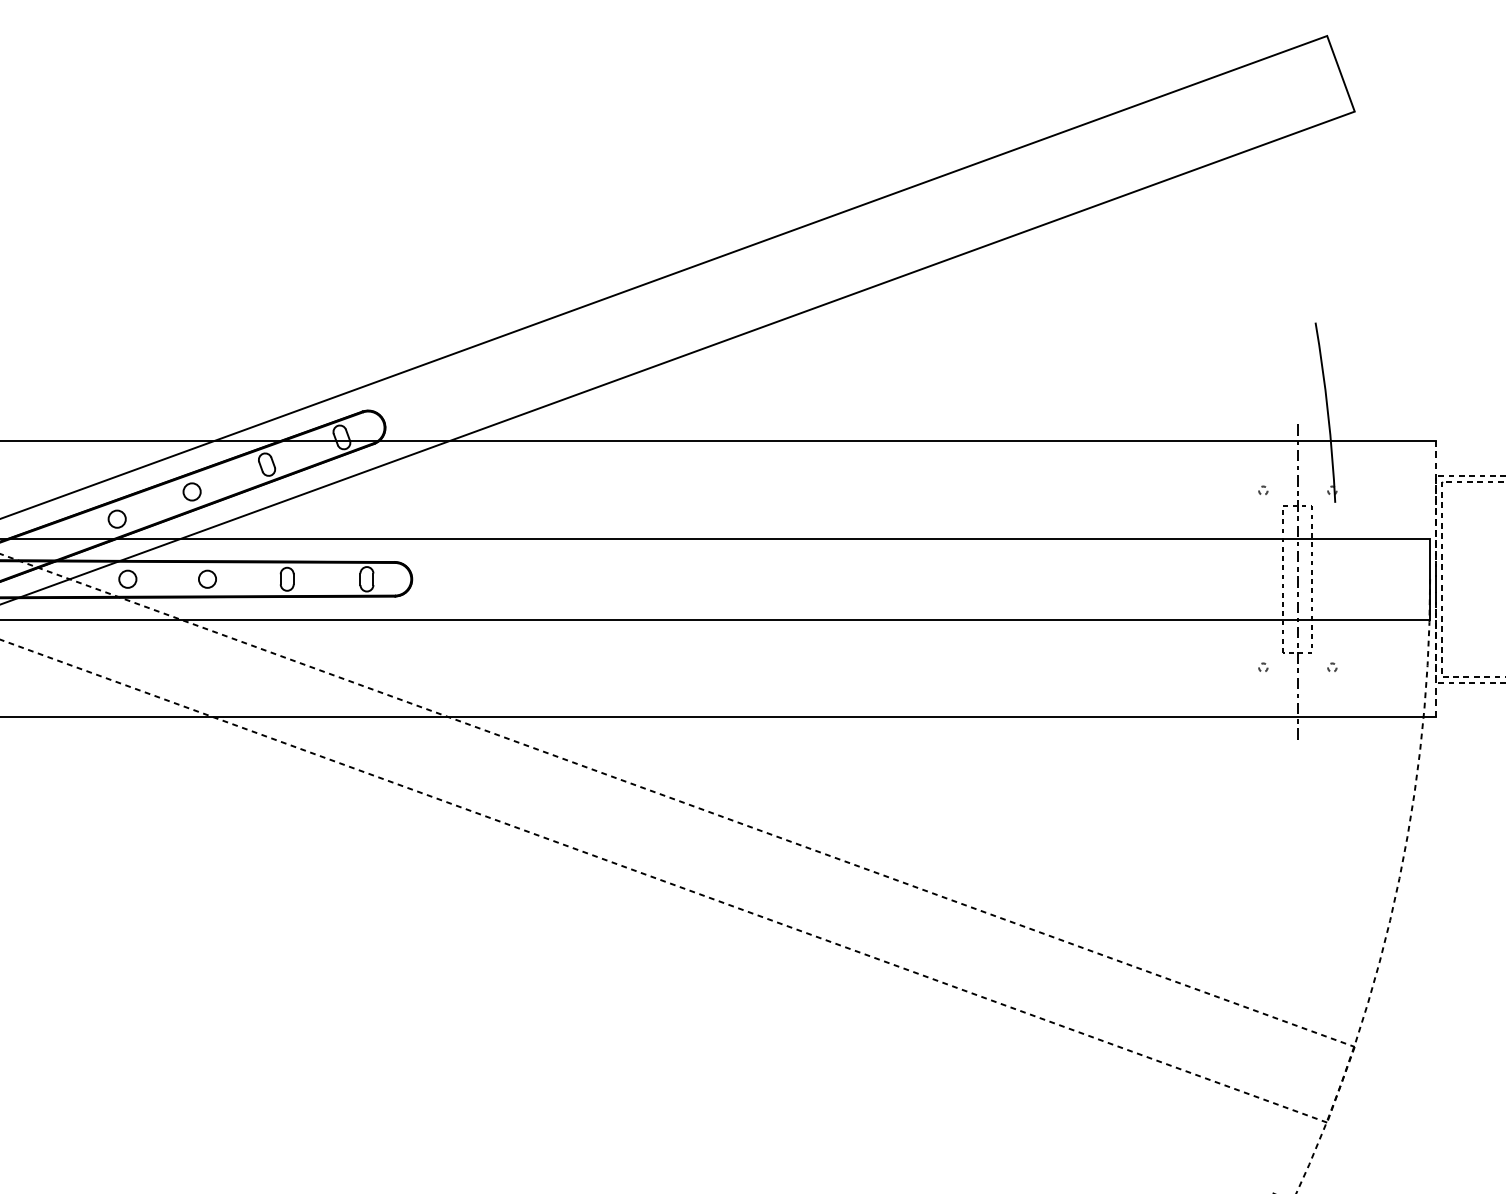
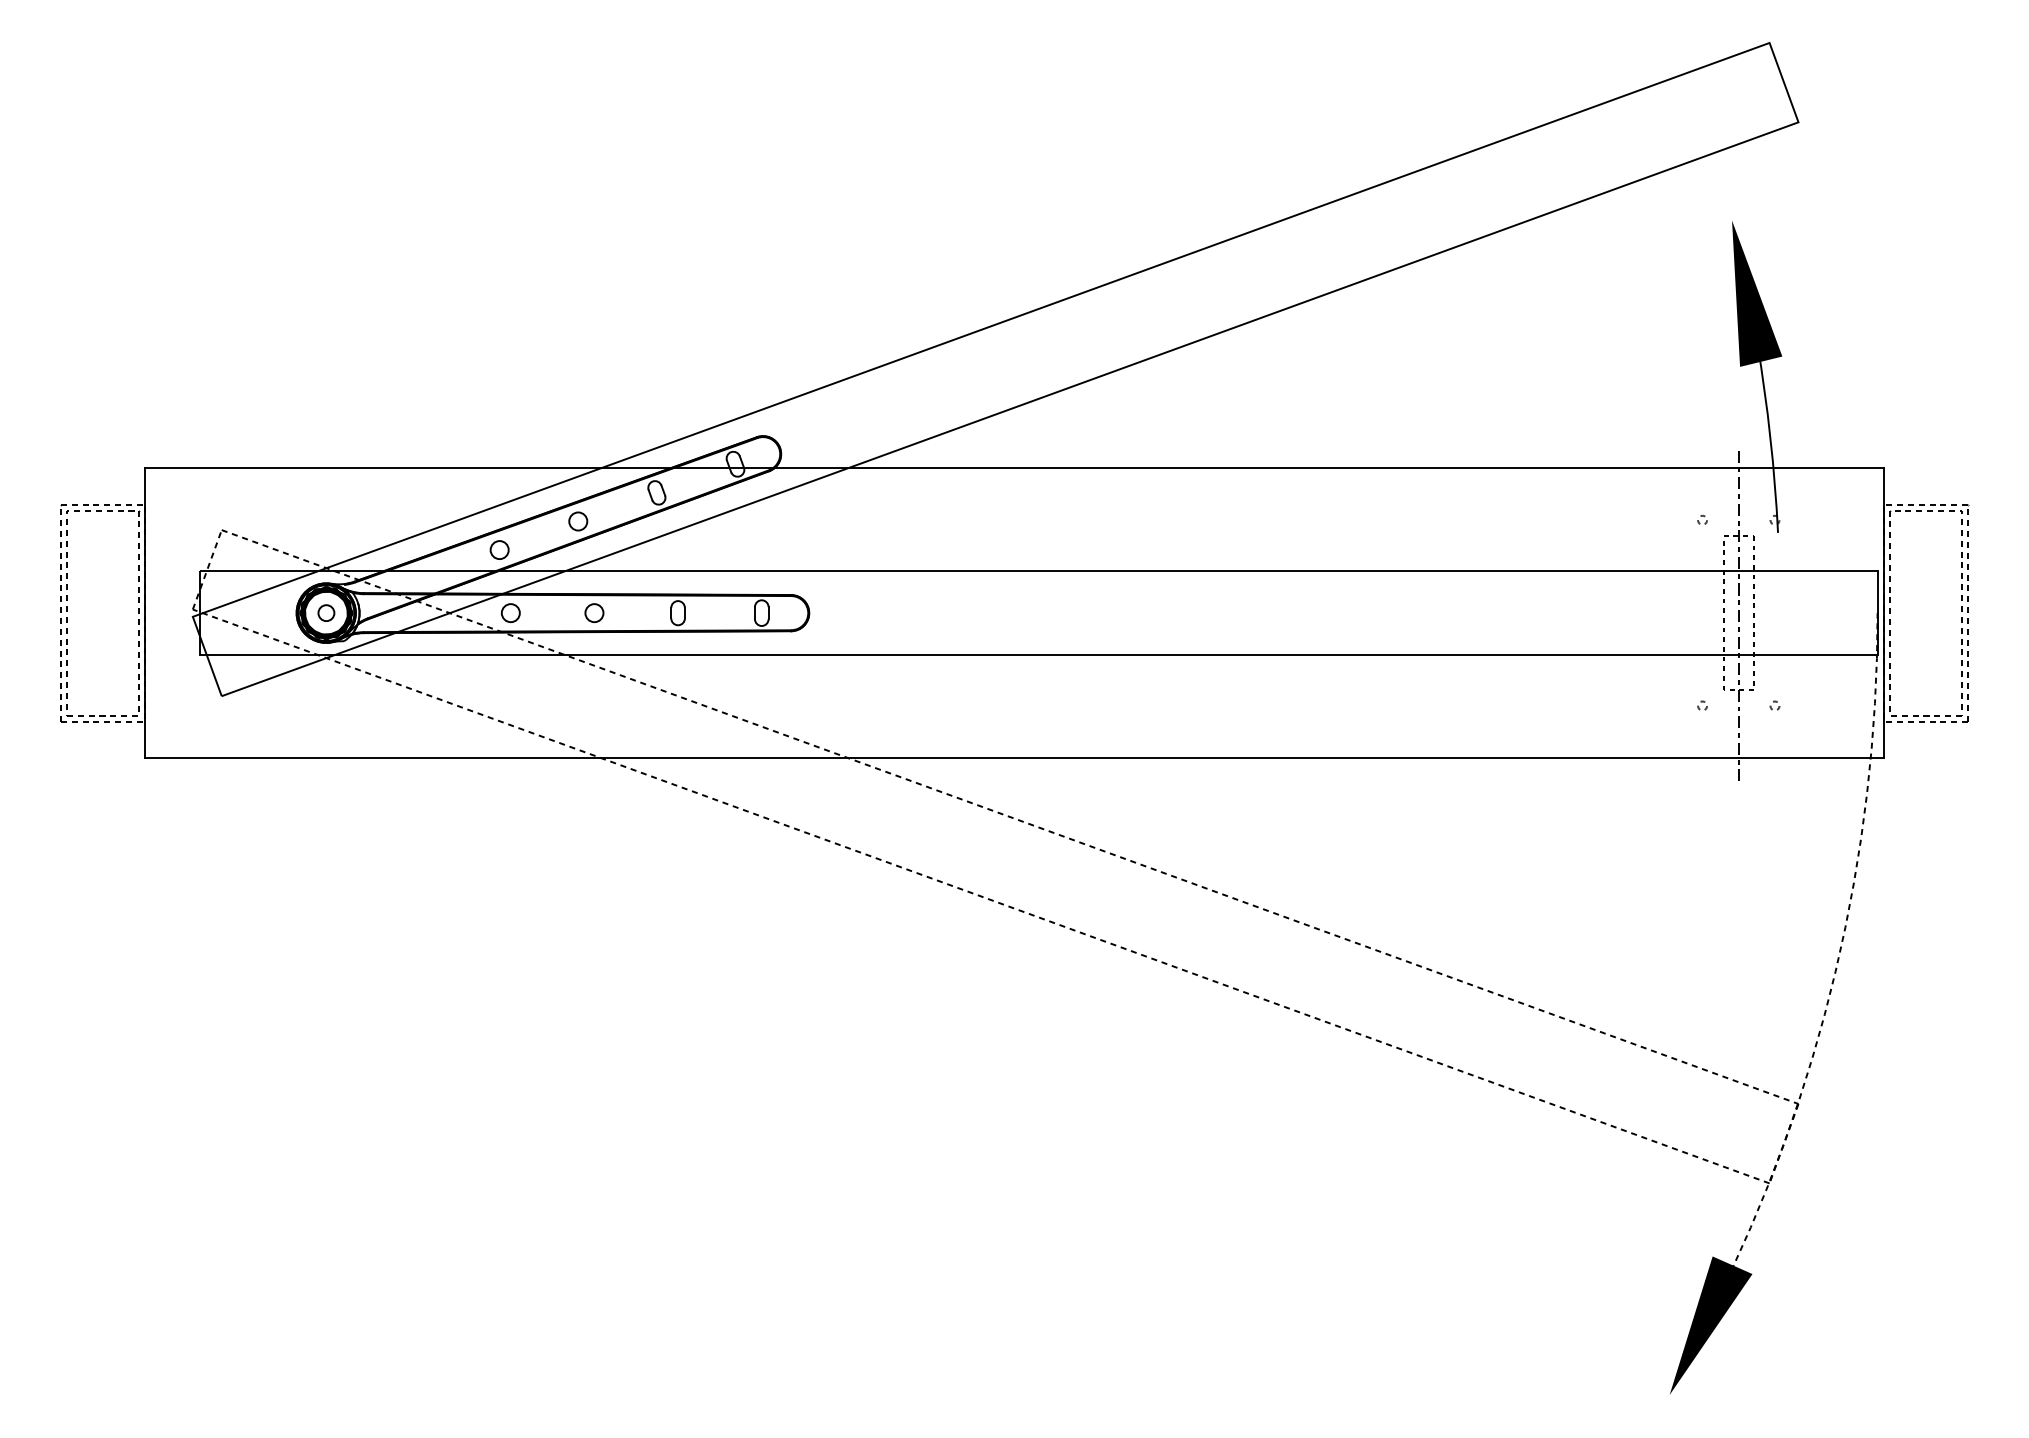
fill: (1315, 274) -> (1757, 293), added
line: (1435, 579) -> (1883, 613), dashed -> solid

